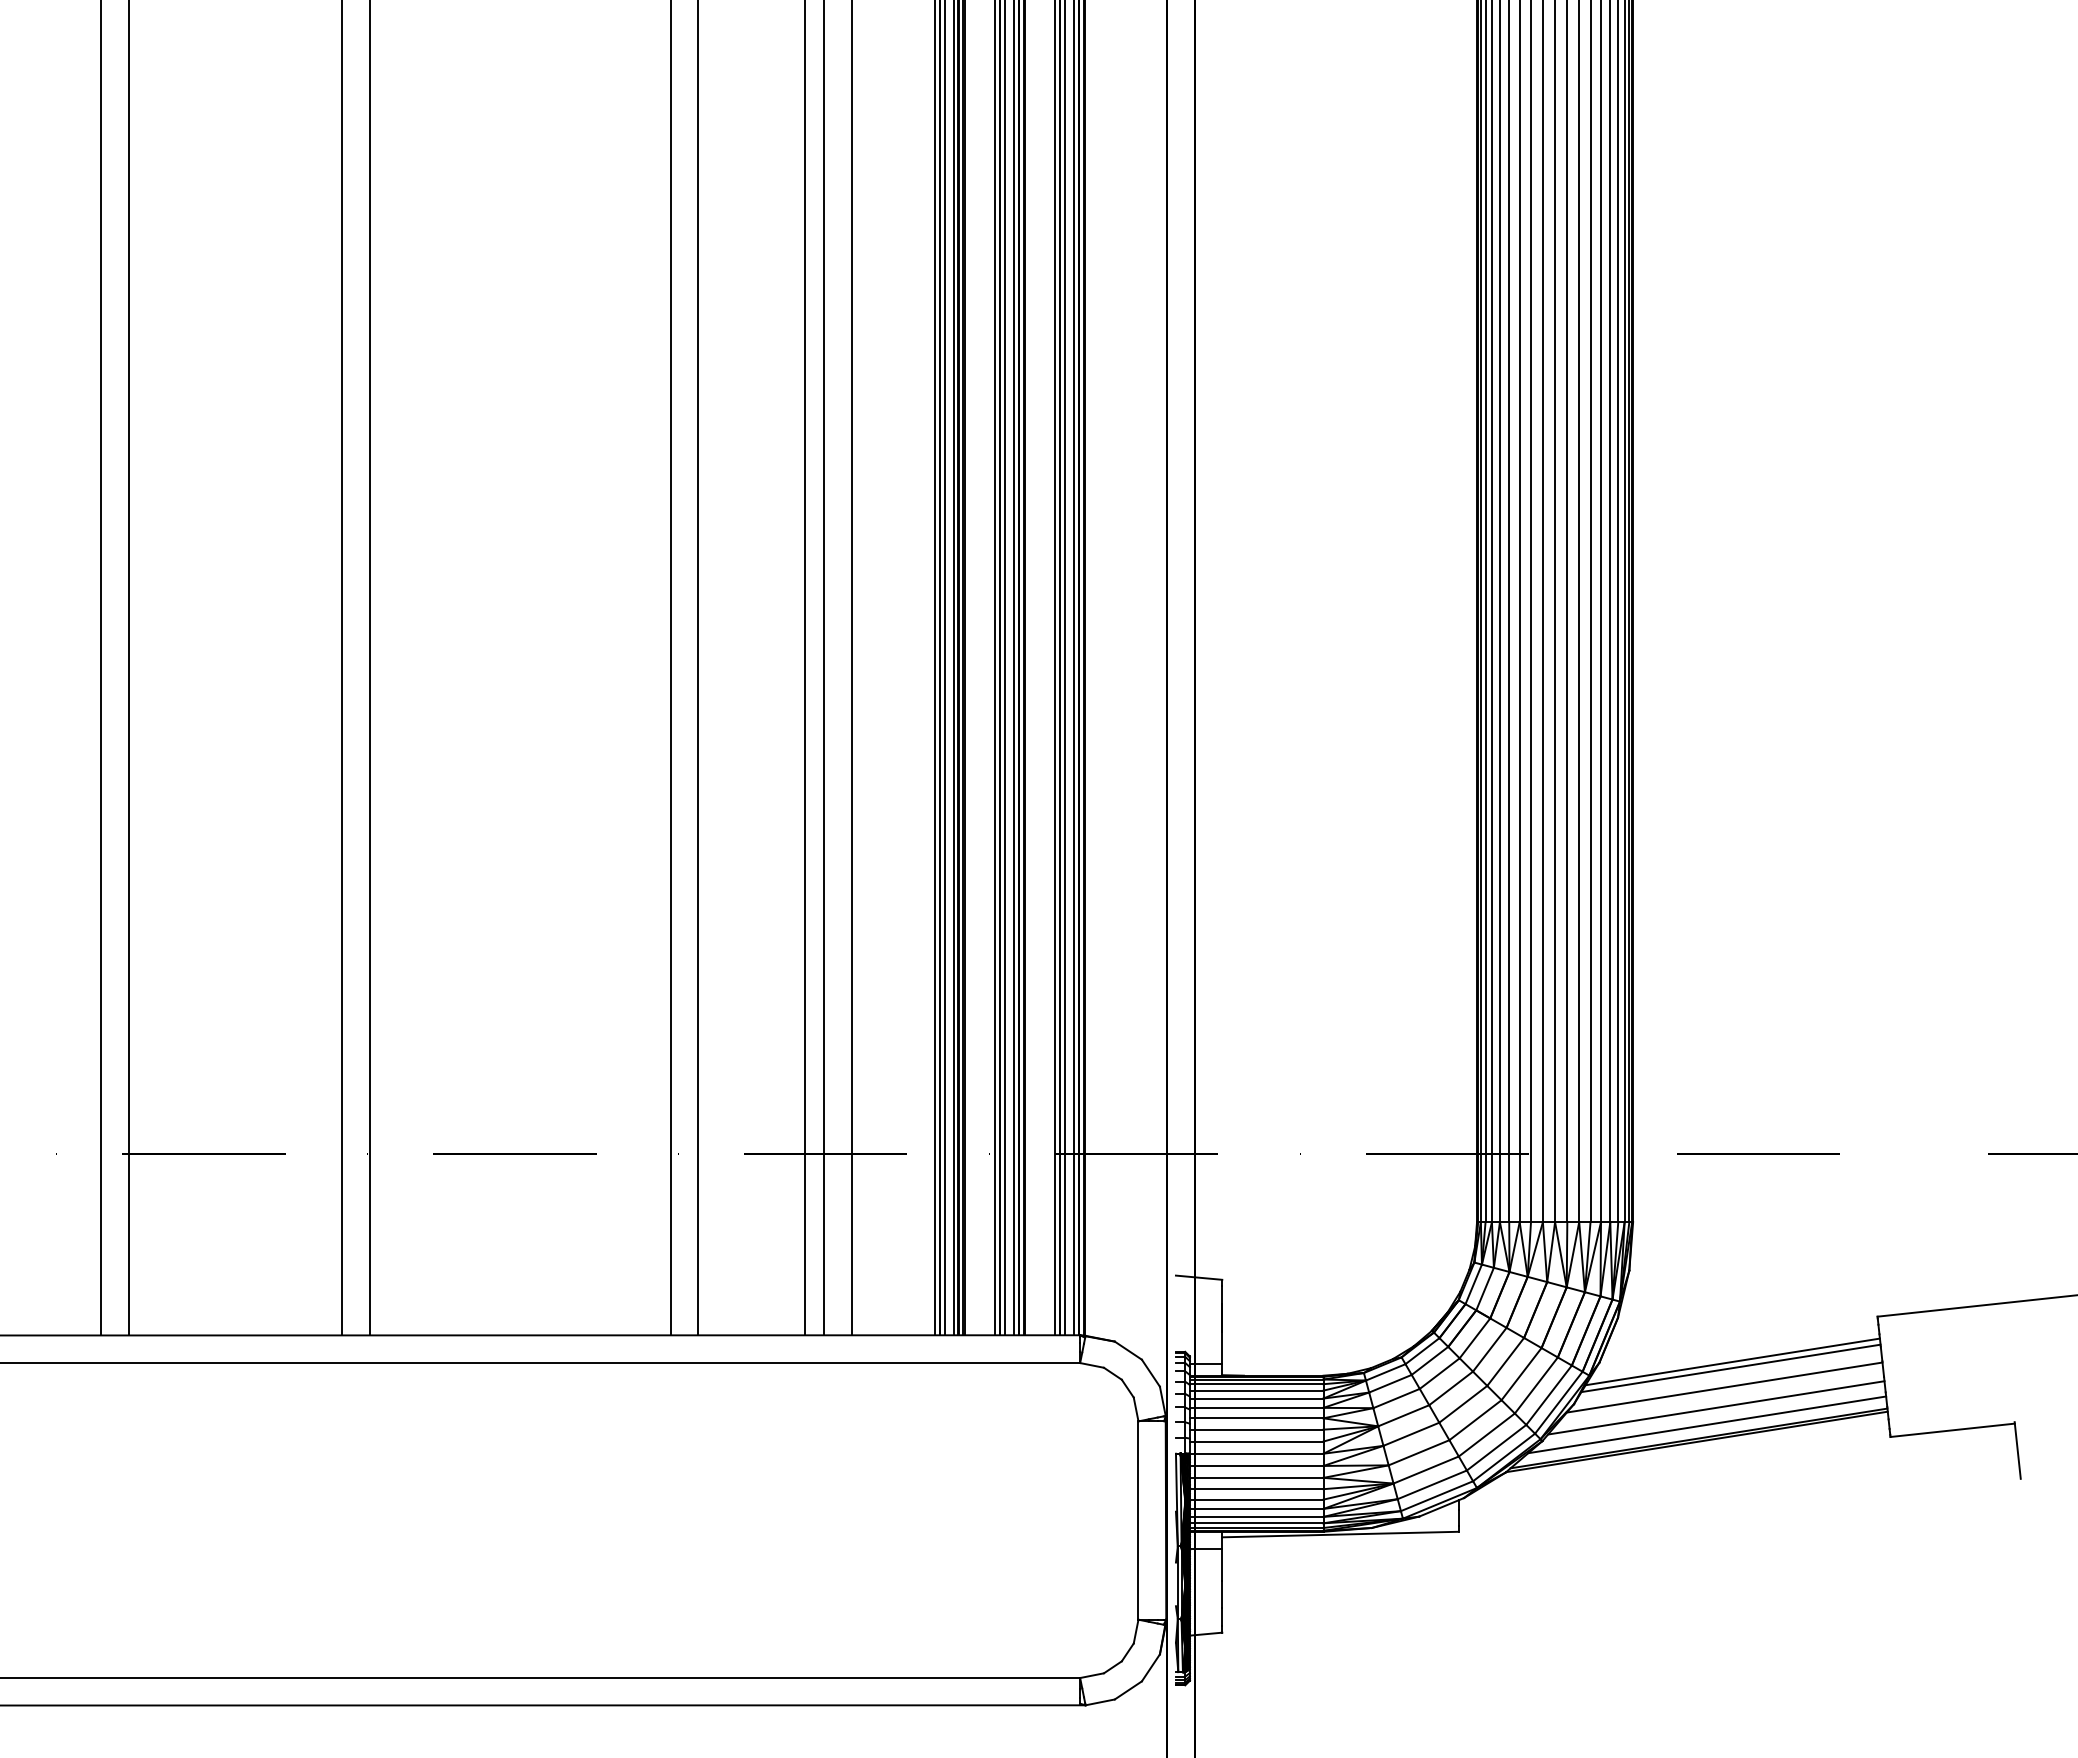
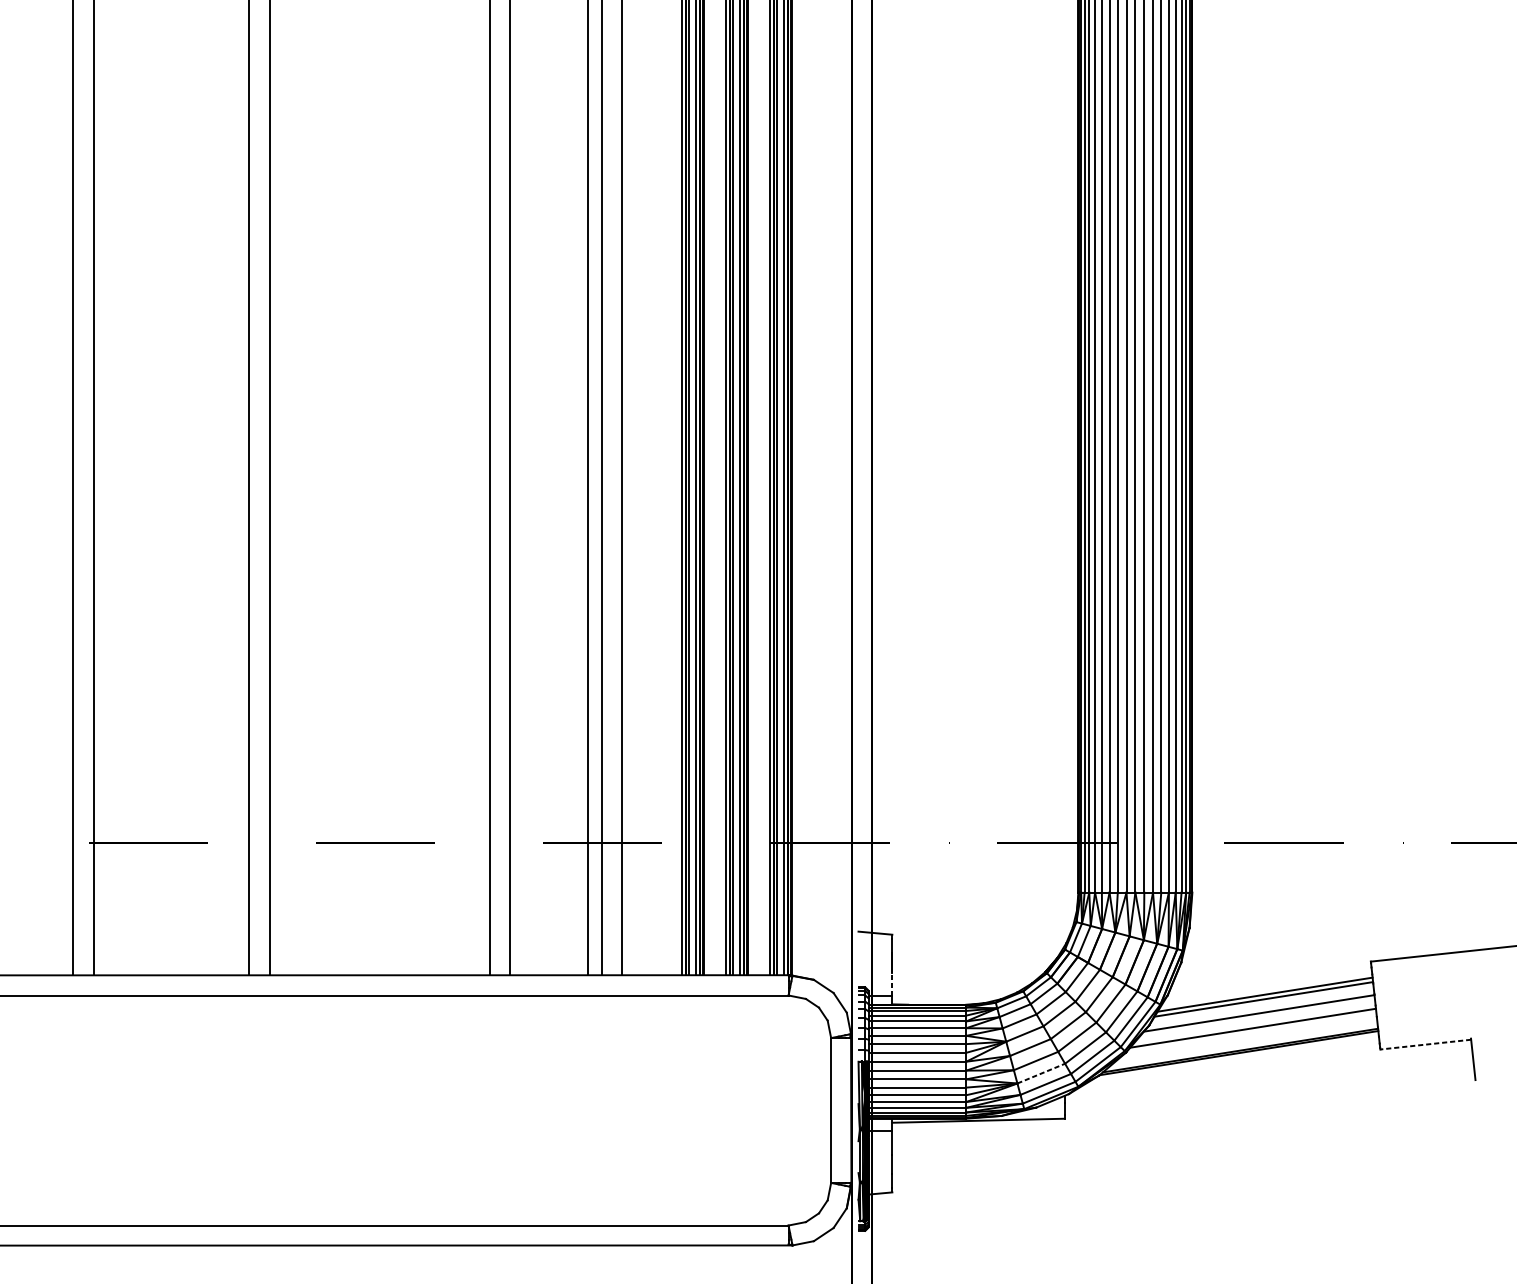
line: (1222, 1347) -> (892, 984), solid -> dashed
line: (1707, 1424) -> (1246, 1040), removed
line: (1952, 1430) -> (1425, 1044), solid -> dashed
line: (1426, 1469) -> (1041, 1073), solid -> dashed

